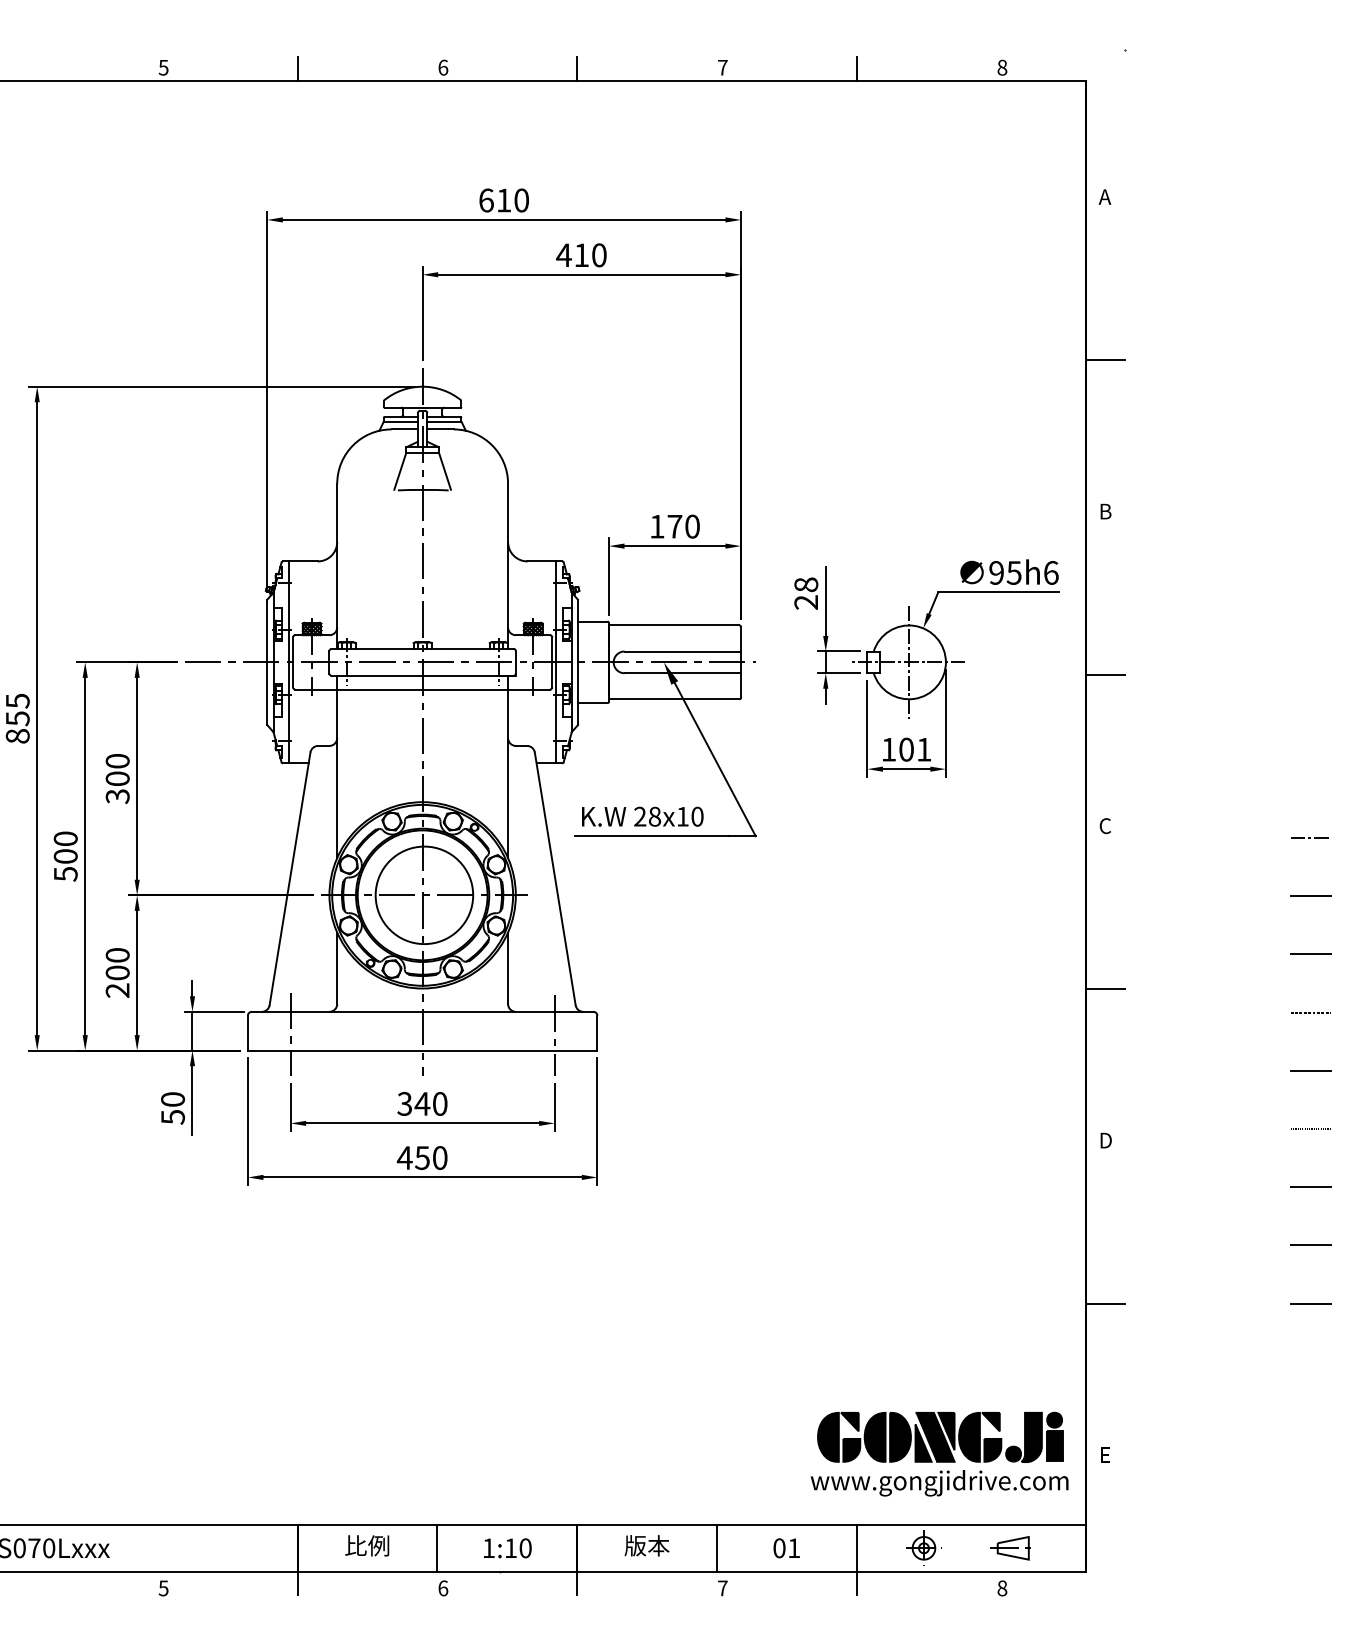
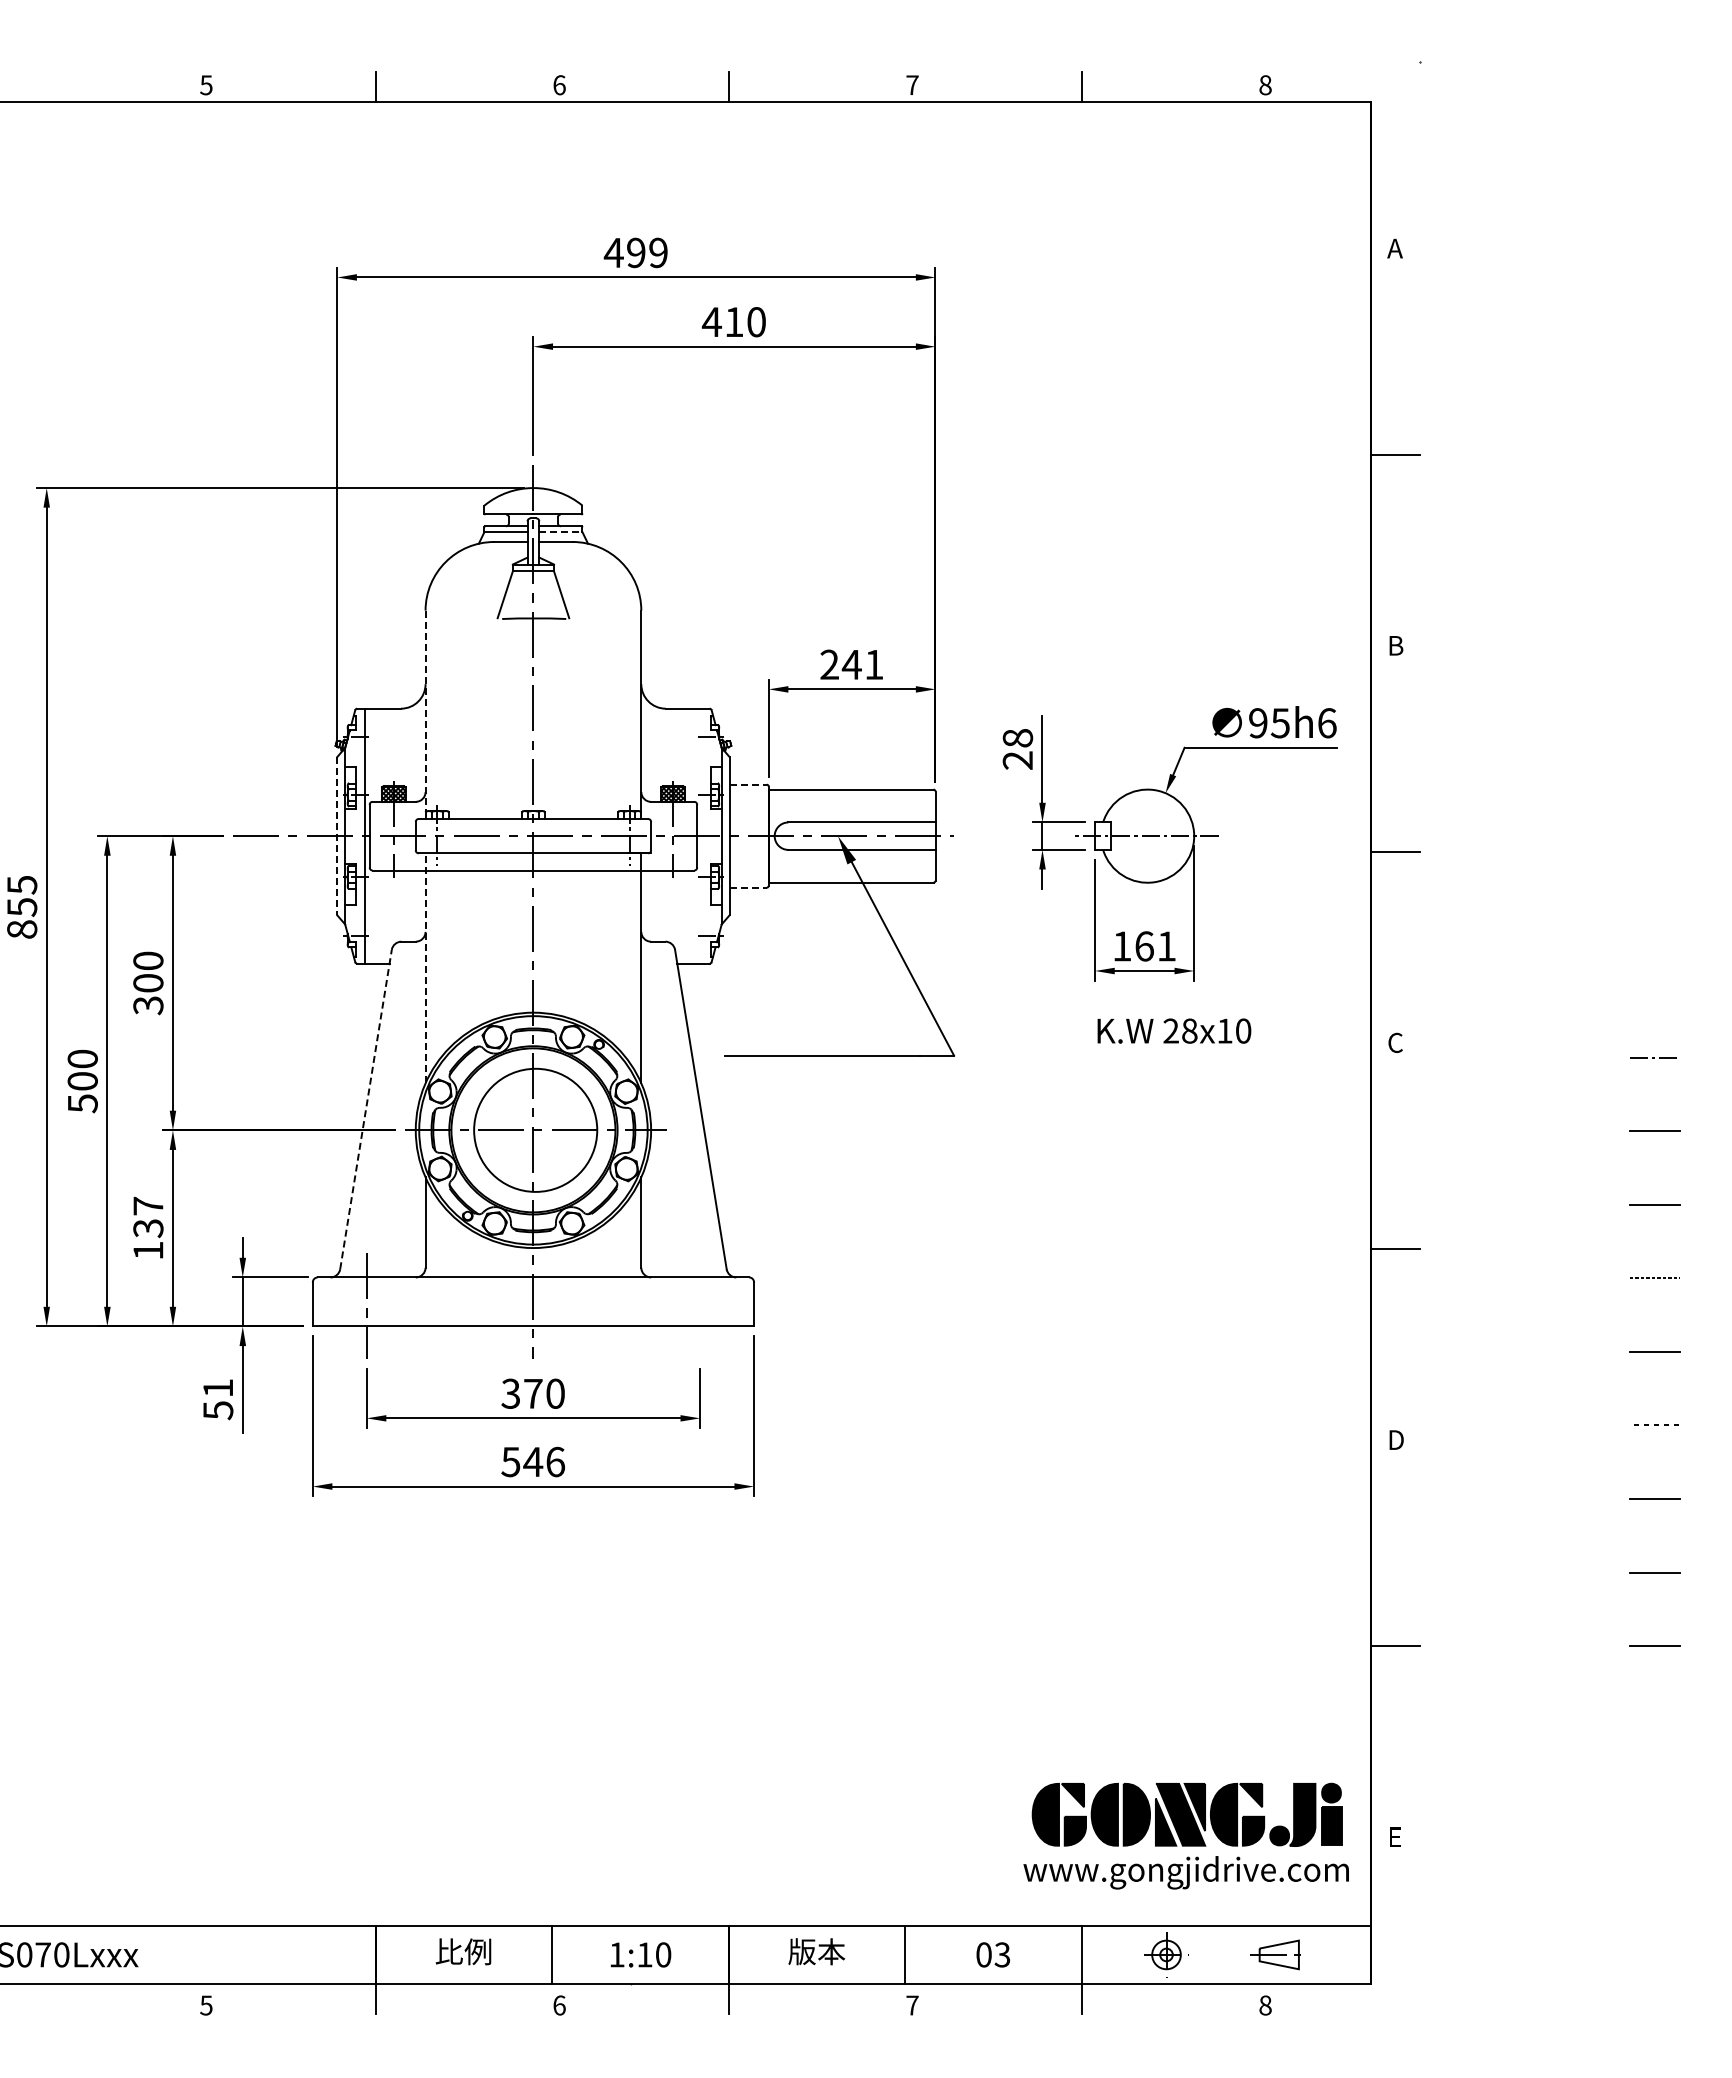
text: (503, 200) -> (635, 252), 610 -> 499
line: (444, 421) -> (560, 532), solid -> dashed
text: (674, 526) -> (851, 664), 170 -> 241
line: (337, 566) -> (425, 715), solid -> dashed
line: (592, 621) -> (748, 784), solid -> dashed
line: (556, 661) -> (702, 835), removed
line: (267, 662) -> (337, 836), solid -> dashed
line: (908, 662) -> (1147, 836), removed
line: (592, 703) -> (748, 887), solid -> dashed
text: (906, 749) -> (1144, 946), 101 -> 161
line: (337, 767) -> (425, 968), solid -> dashed
text: (642, 816) -> (1174, 1030), moved
line: (290, 878) -> (366, 1109), solid -> dashed
text: (117, 972) -> (148, 1227), 200 -> 137
line: (554, 1035) -> (700, 1307), removed
text: (173, 1099) -> (218, 1388), 50 -> 51
text: (422, 1103) -> (533, 1393), 340 -> 370
text: (421, 1157) -> (532, 1461), 450 -> 546
text: (794, 1547) -> (1002, 1954), 01 -> 03

